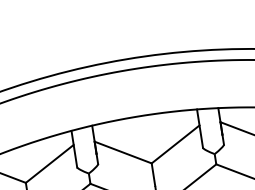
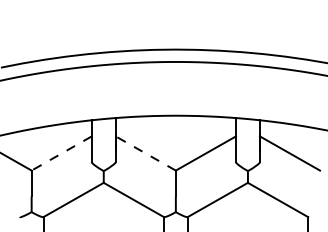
line: (122, 152) -> (145, 153), solid -> dashed
line: (49, 163) -> (61, 153), solid -> dashed

